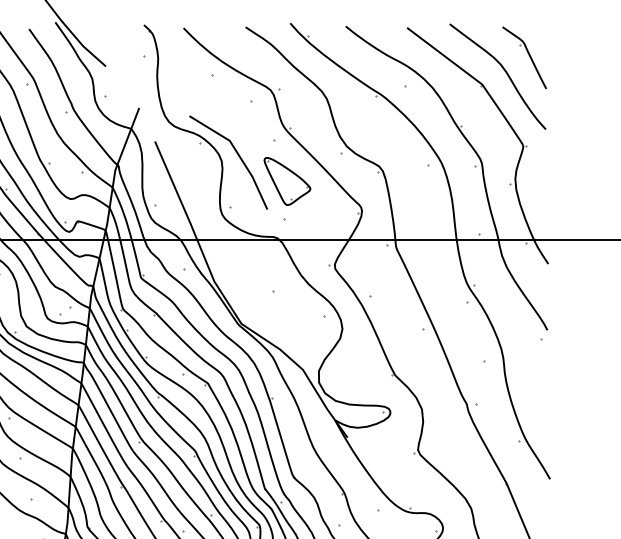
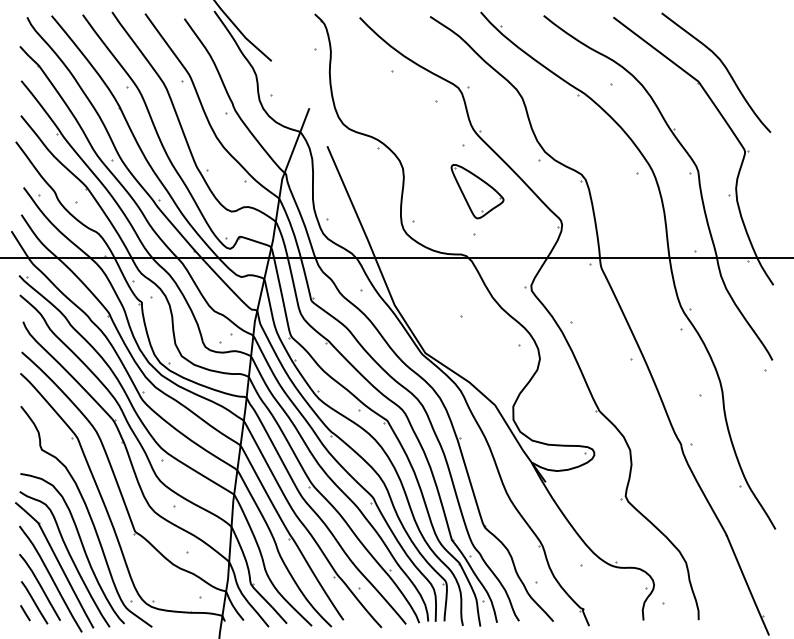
part: (524, 57) -> (746, 51), removed
line: (238, 155) -> (421, 162), removed

